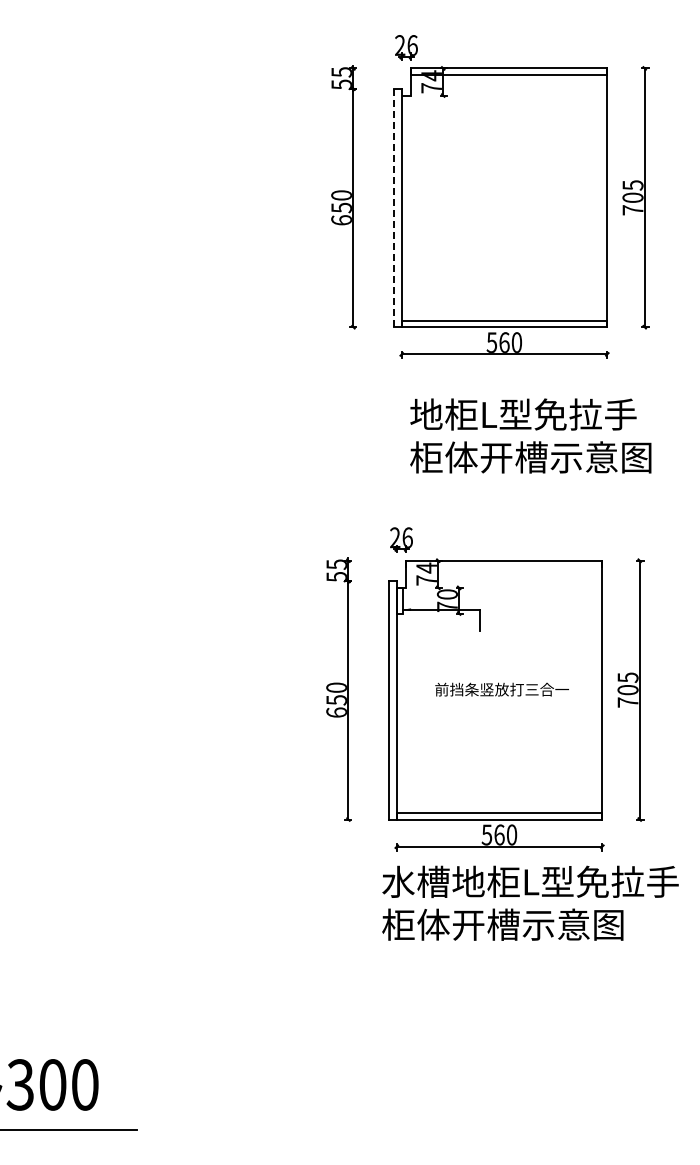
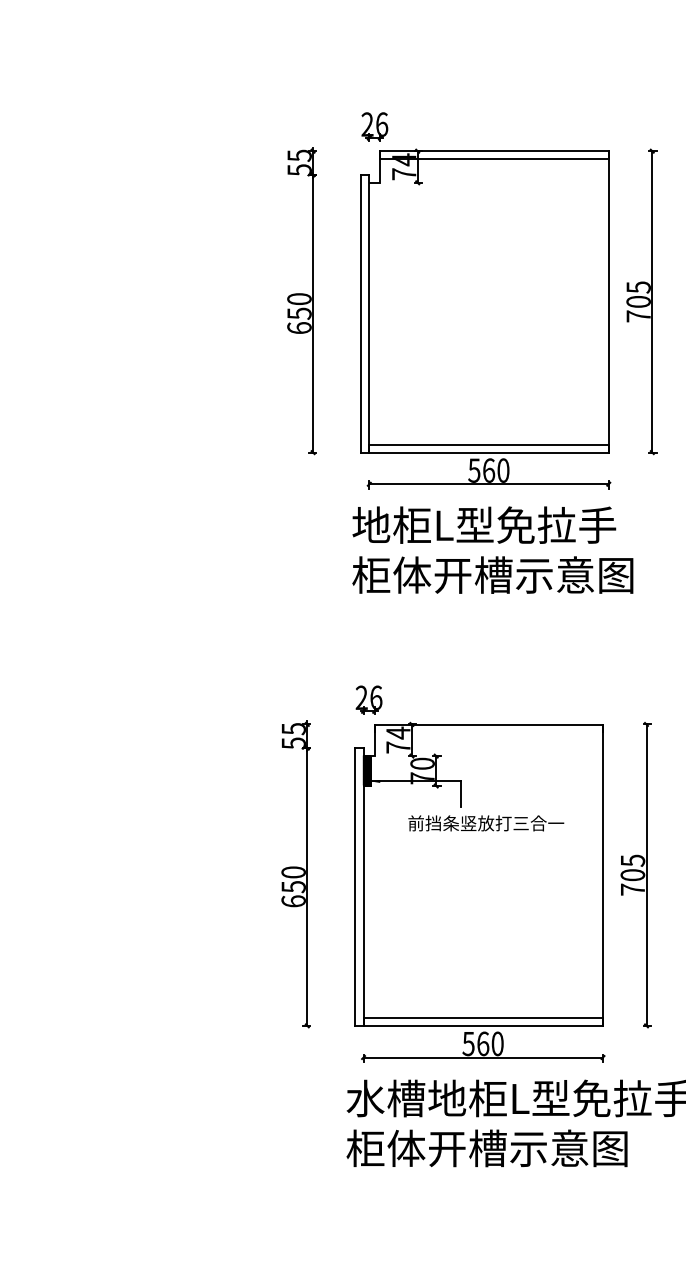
line: (394, 208) -> (360, 314), dashed -> solid
text: (530, 435) -> (492, 549), moved
hatch: (399, 600) -> (366, 770), added
text: (501, 689) -> (485, 823), moved

